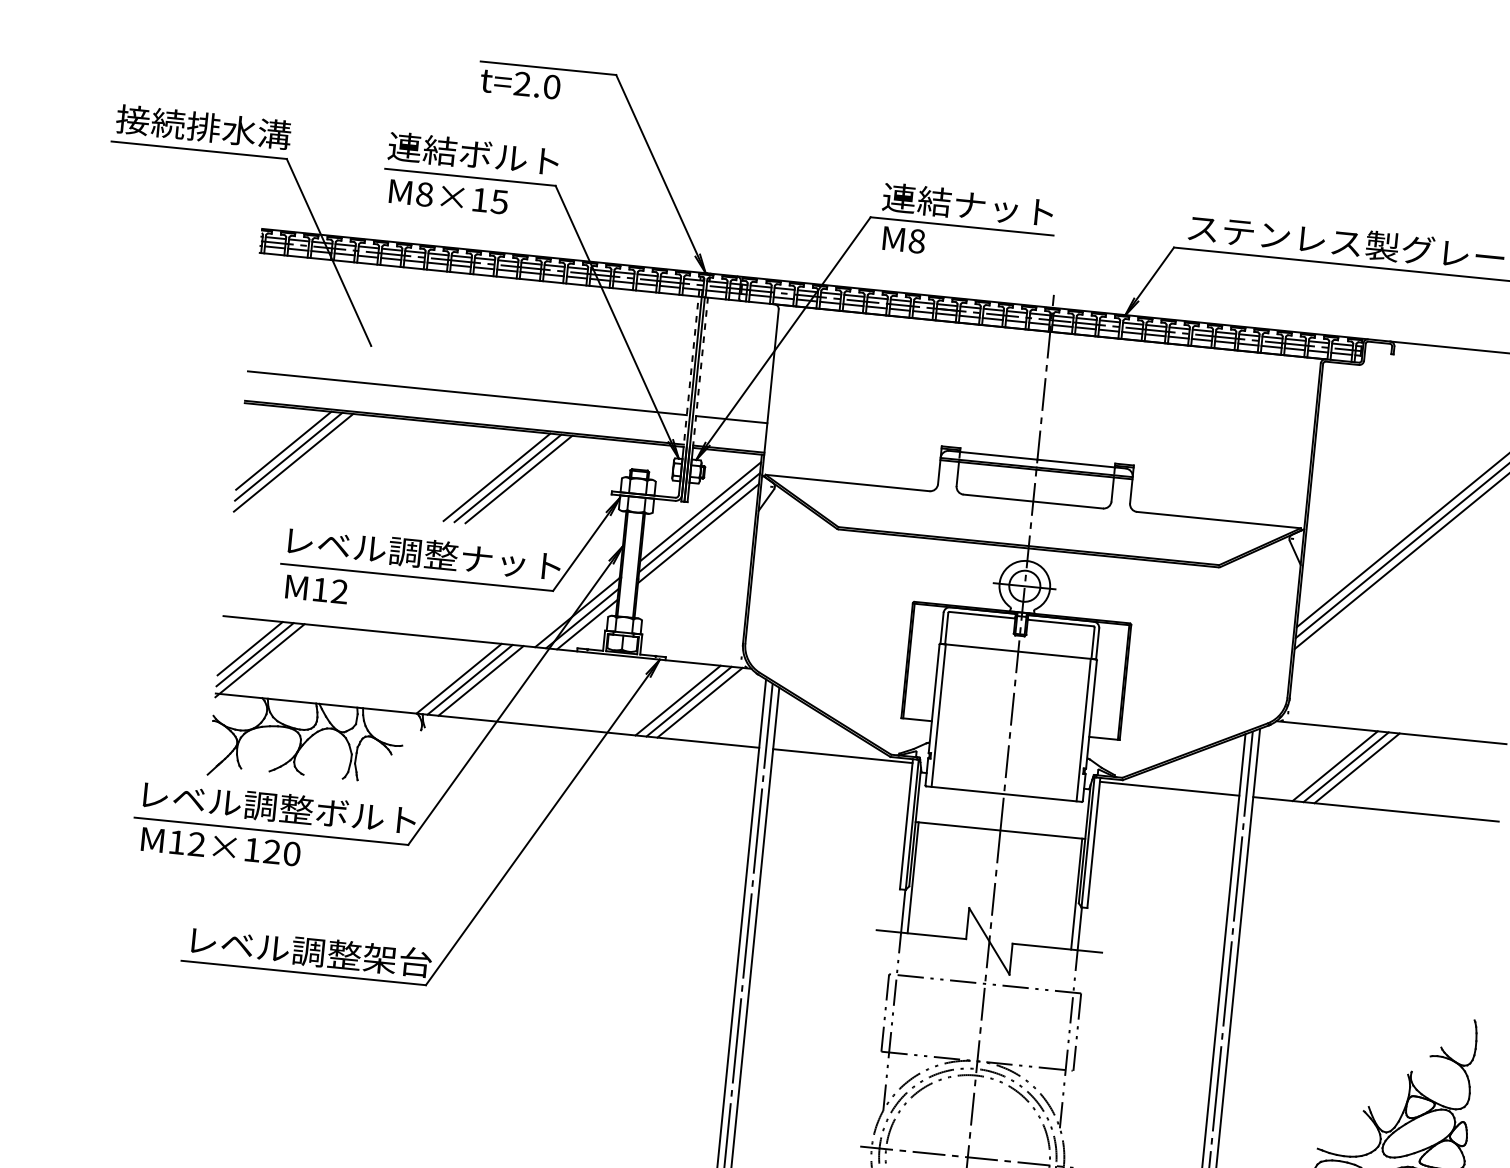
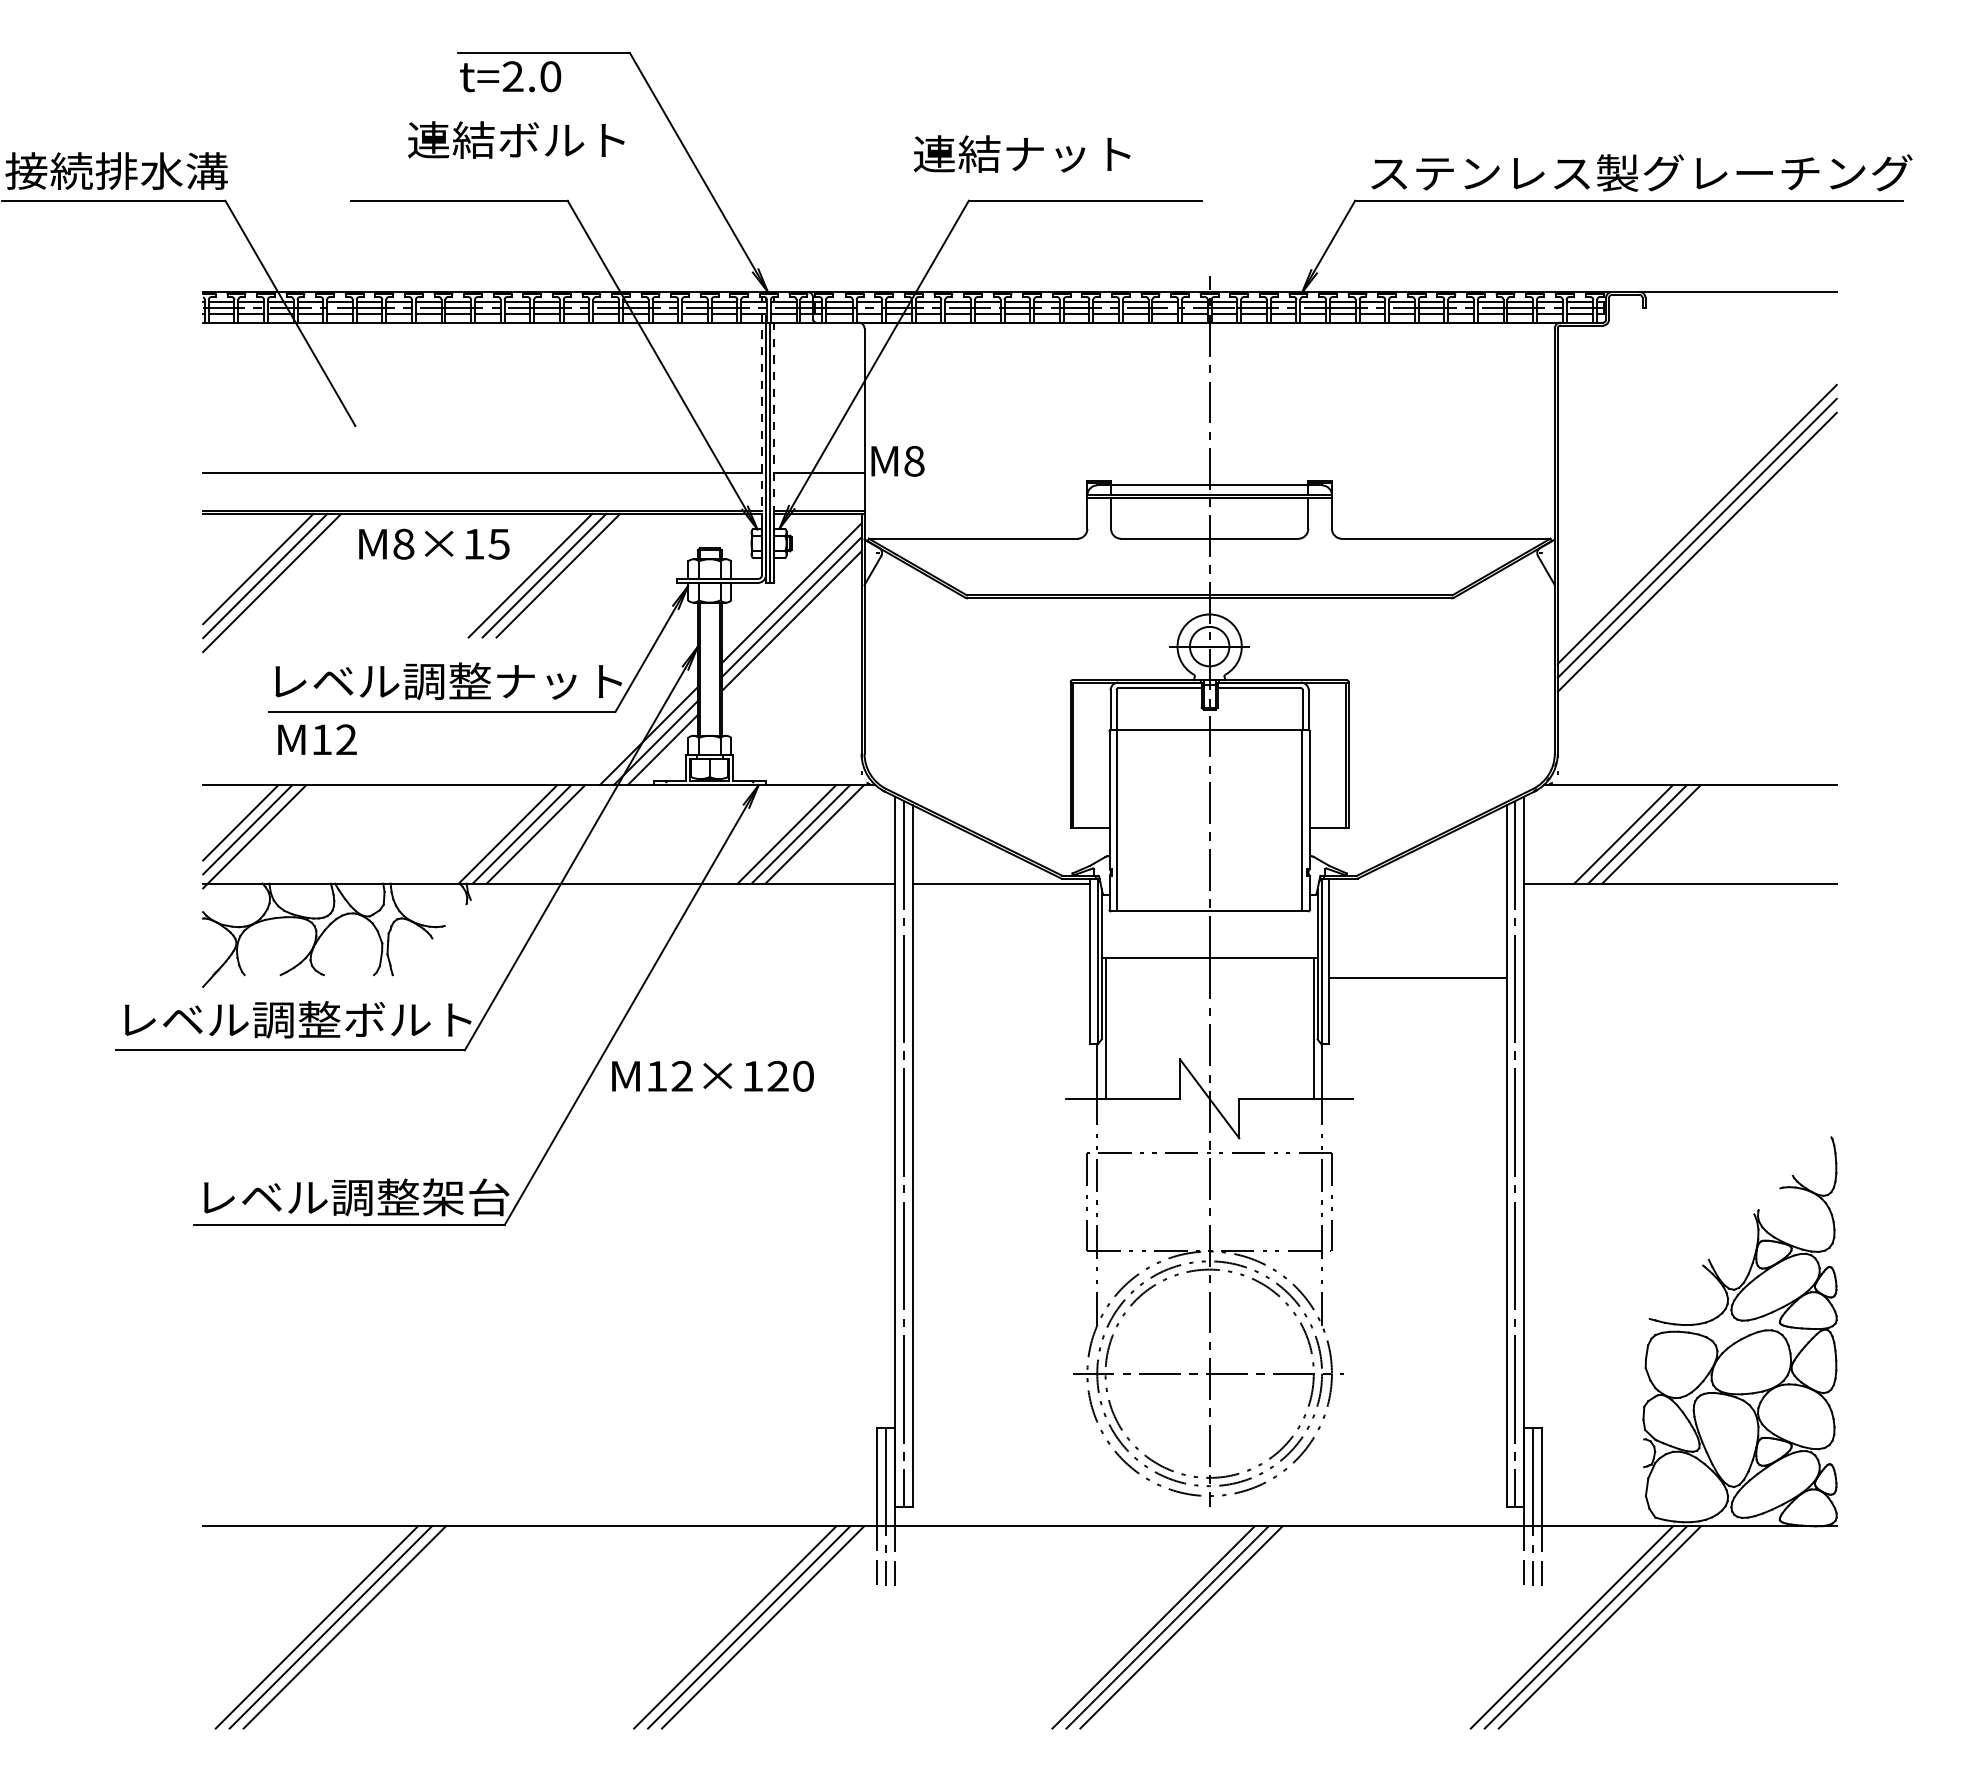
text: (473, 153) -> (516, 139), moved
text: (448, 196) -> (434, 543), moved
text: (967, 204) -> (1021, 153), moved
text: (903, 239) -> (897, 460), moved
line: (1169, 788) -> (1417, 977), moved
text: (220, 846) -> (712, 1075), moved

